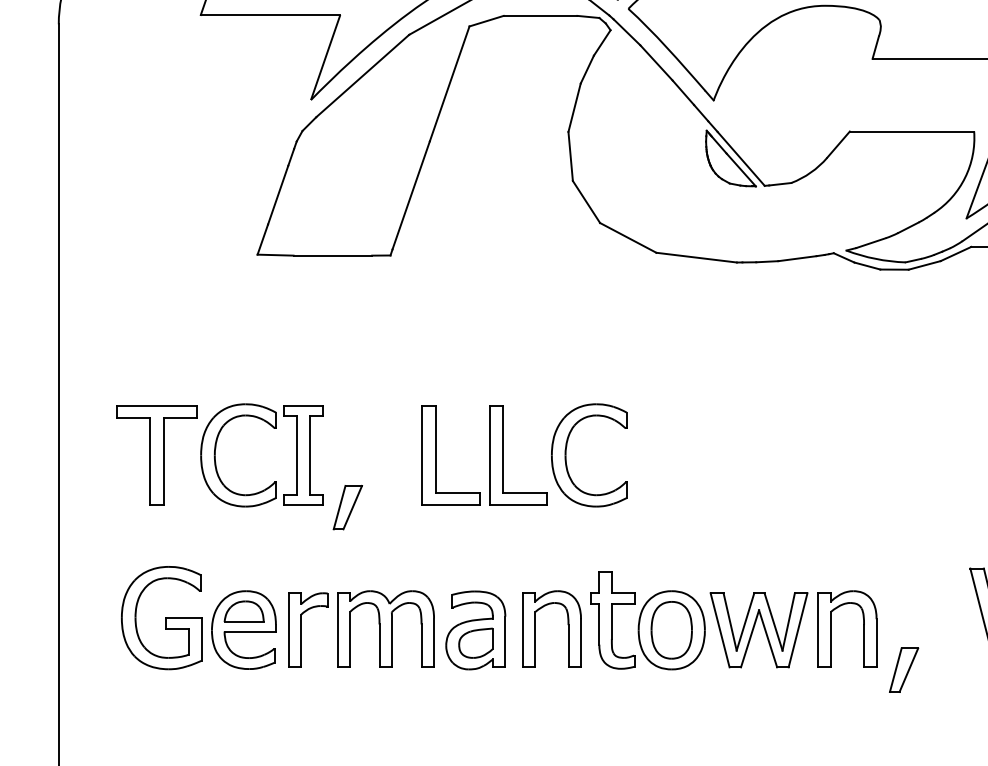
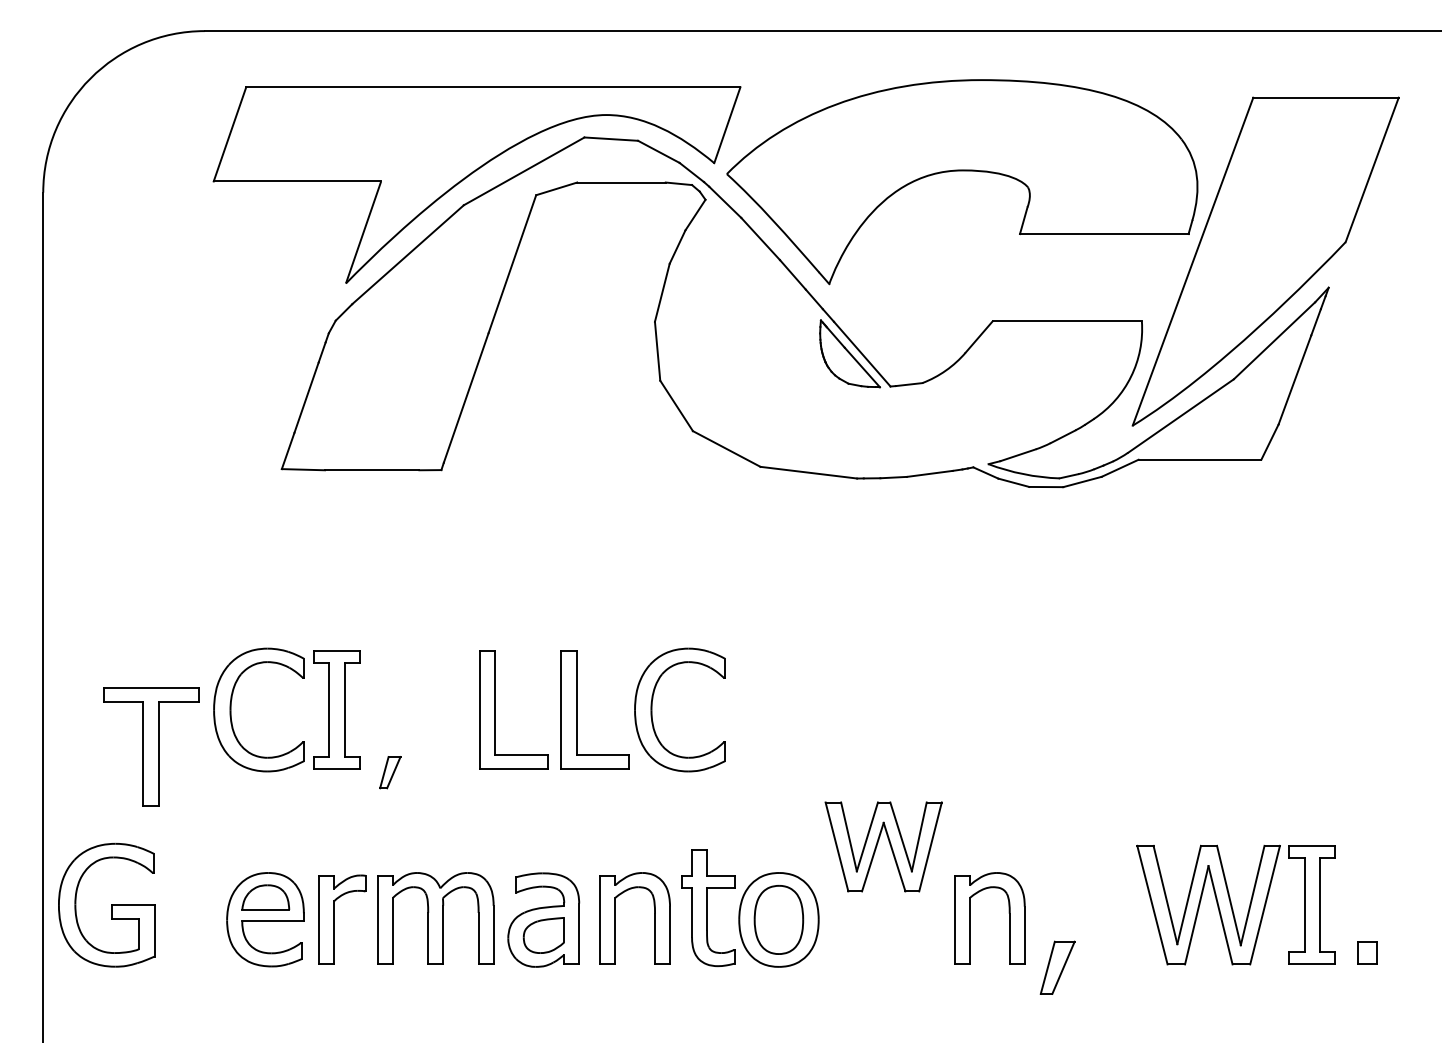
part: (157, 454) -> (151, 746), moved
part: (348, 507) -> (390, 772), size x0.6
part: (161, 617) -> (106, 904), moved
part: (758, 629) -> (883, 846), moved

